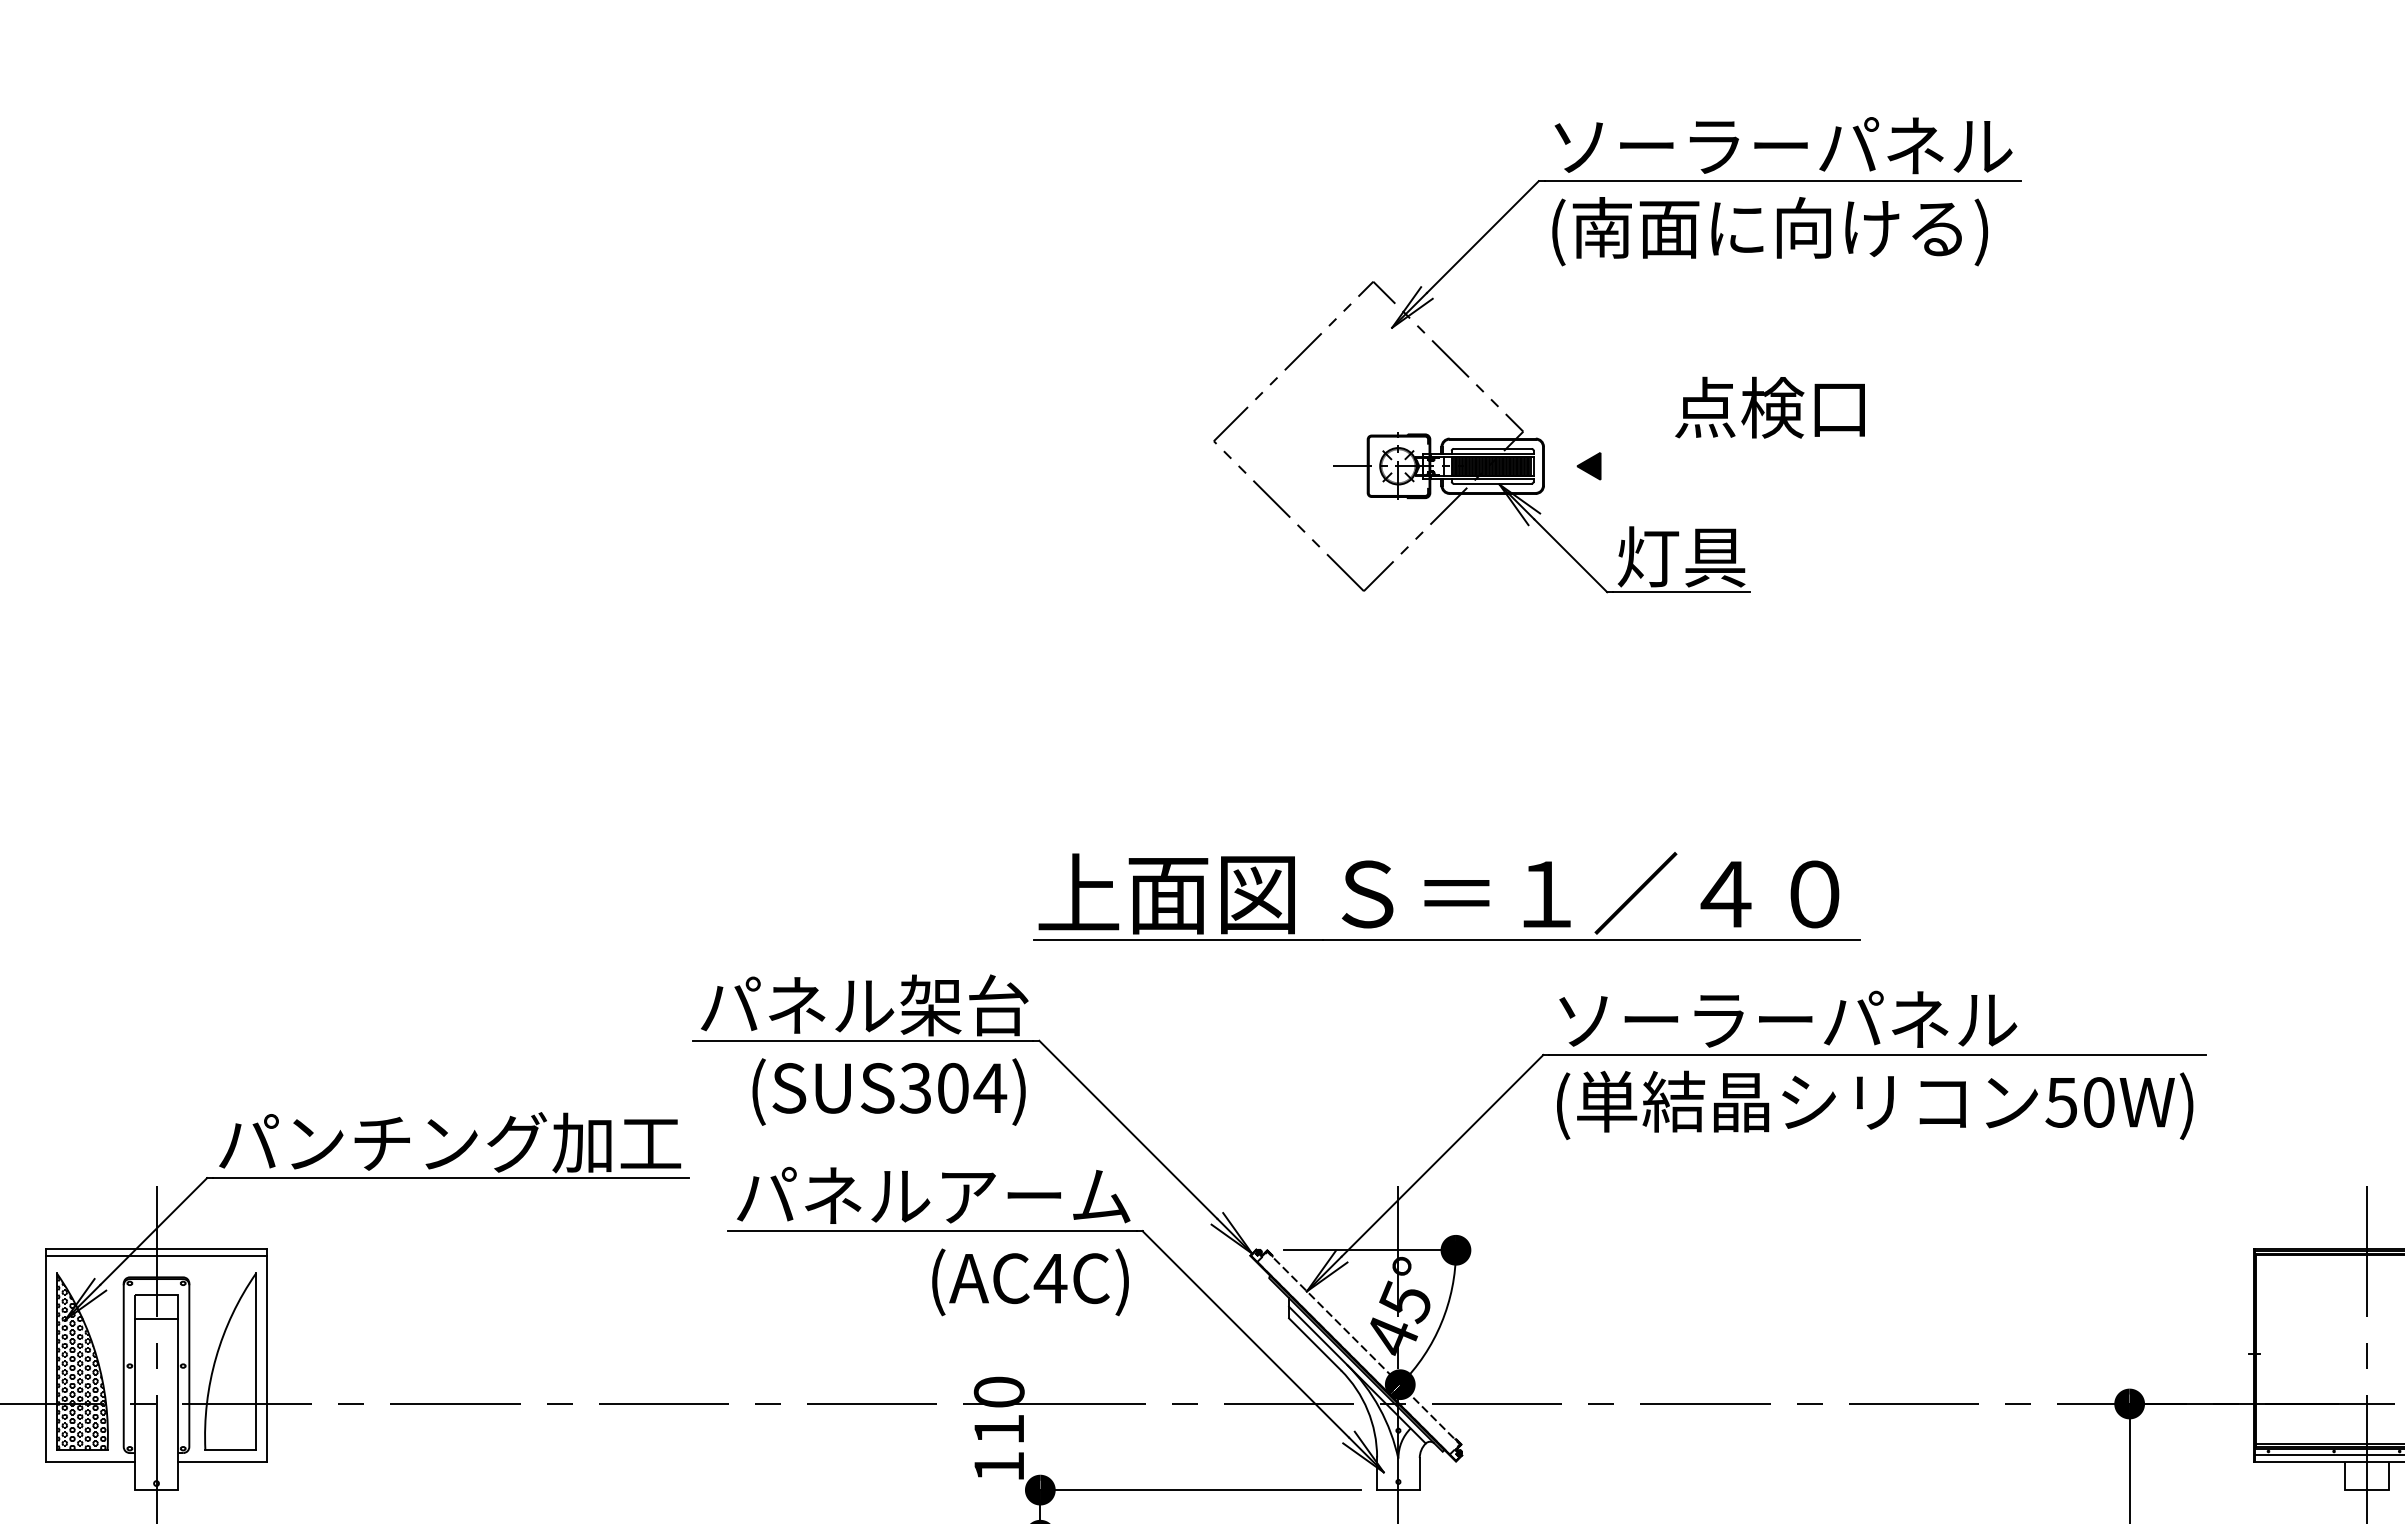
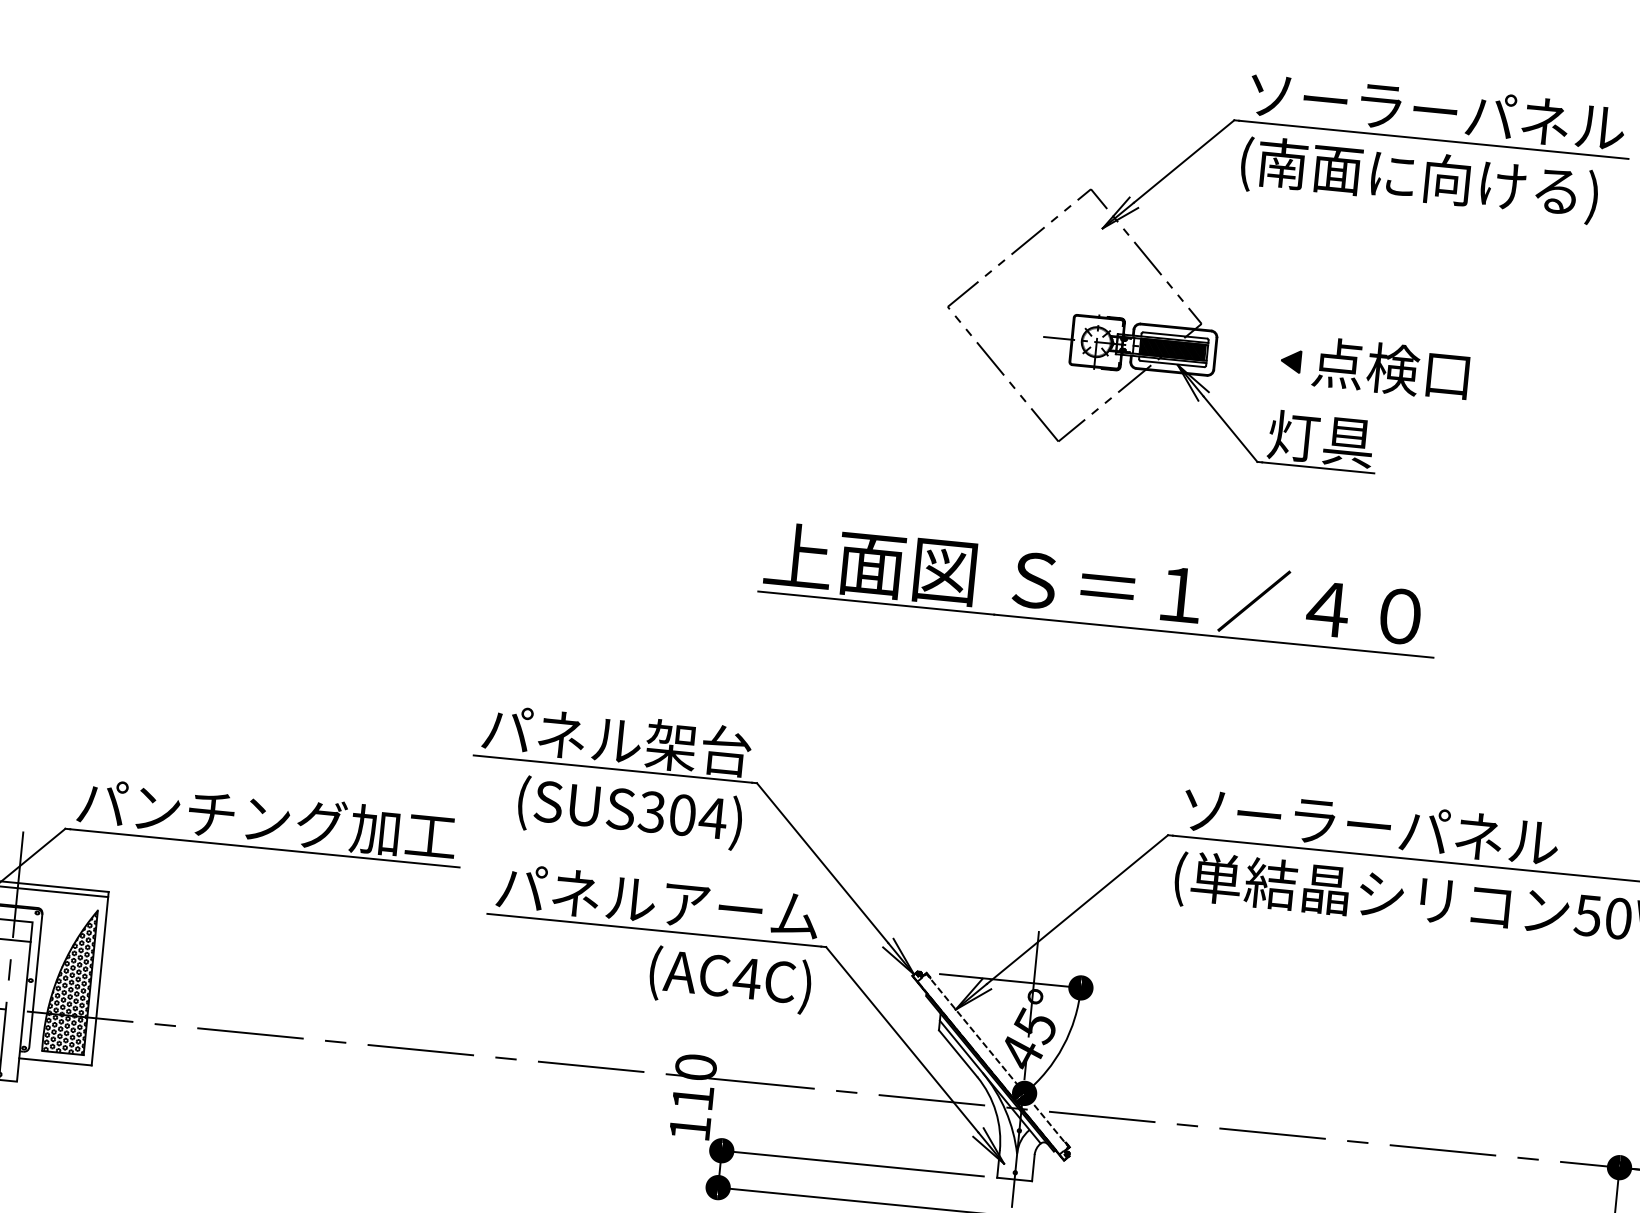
text: (1769, 407) -> (1390, 368), moved
part: (1588, 466) -> (1290, 361), moved
part: (1446, 896) -> (1099, 588), moved
hatch: (231, 1363) -> (70, 982), added

